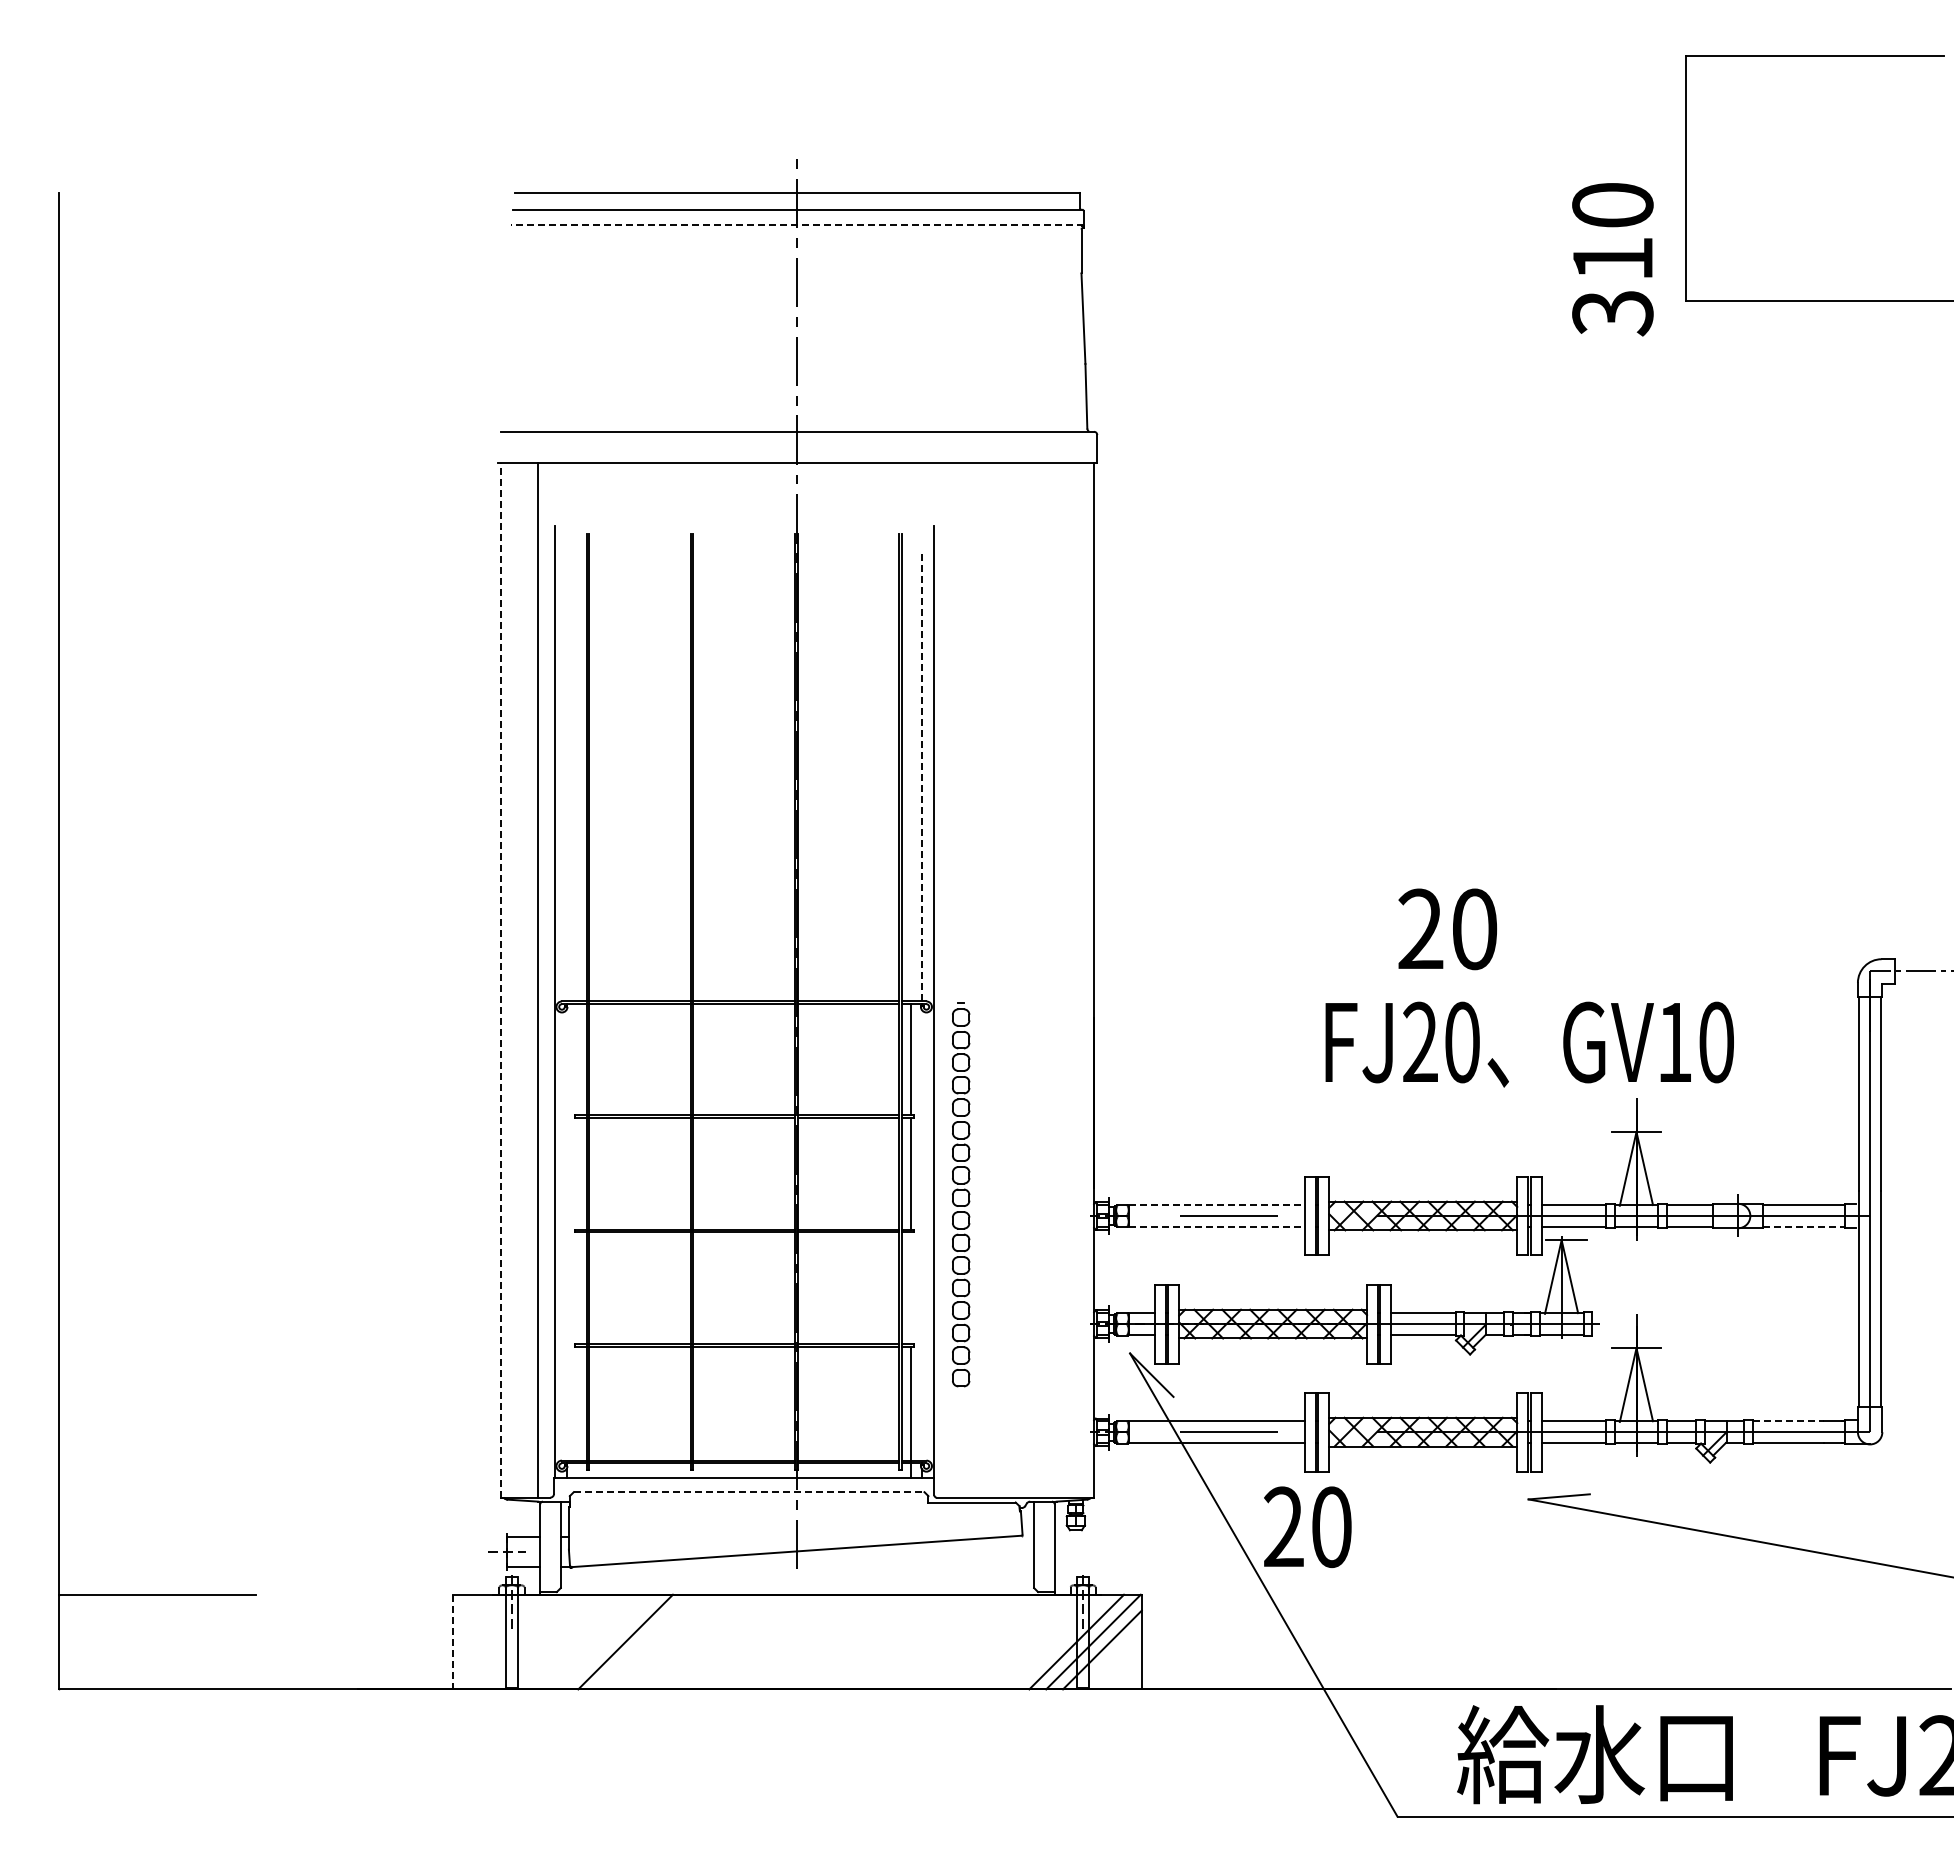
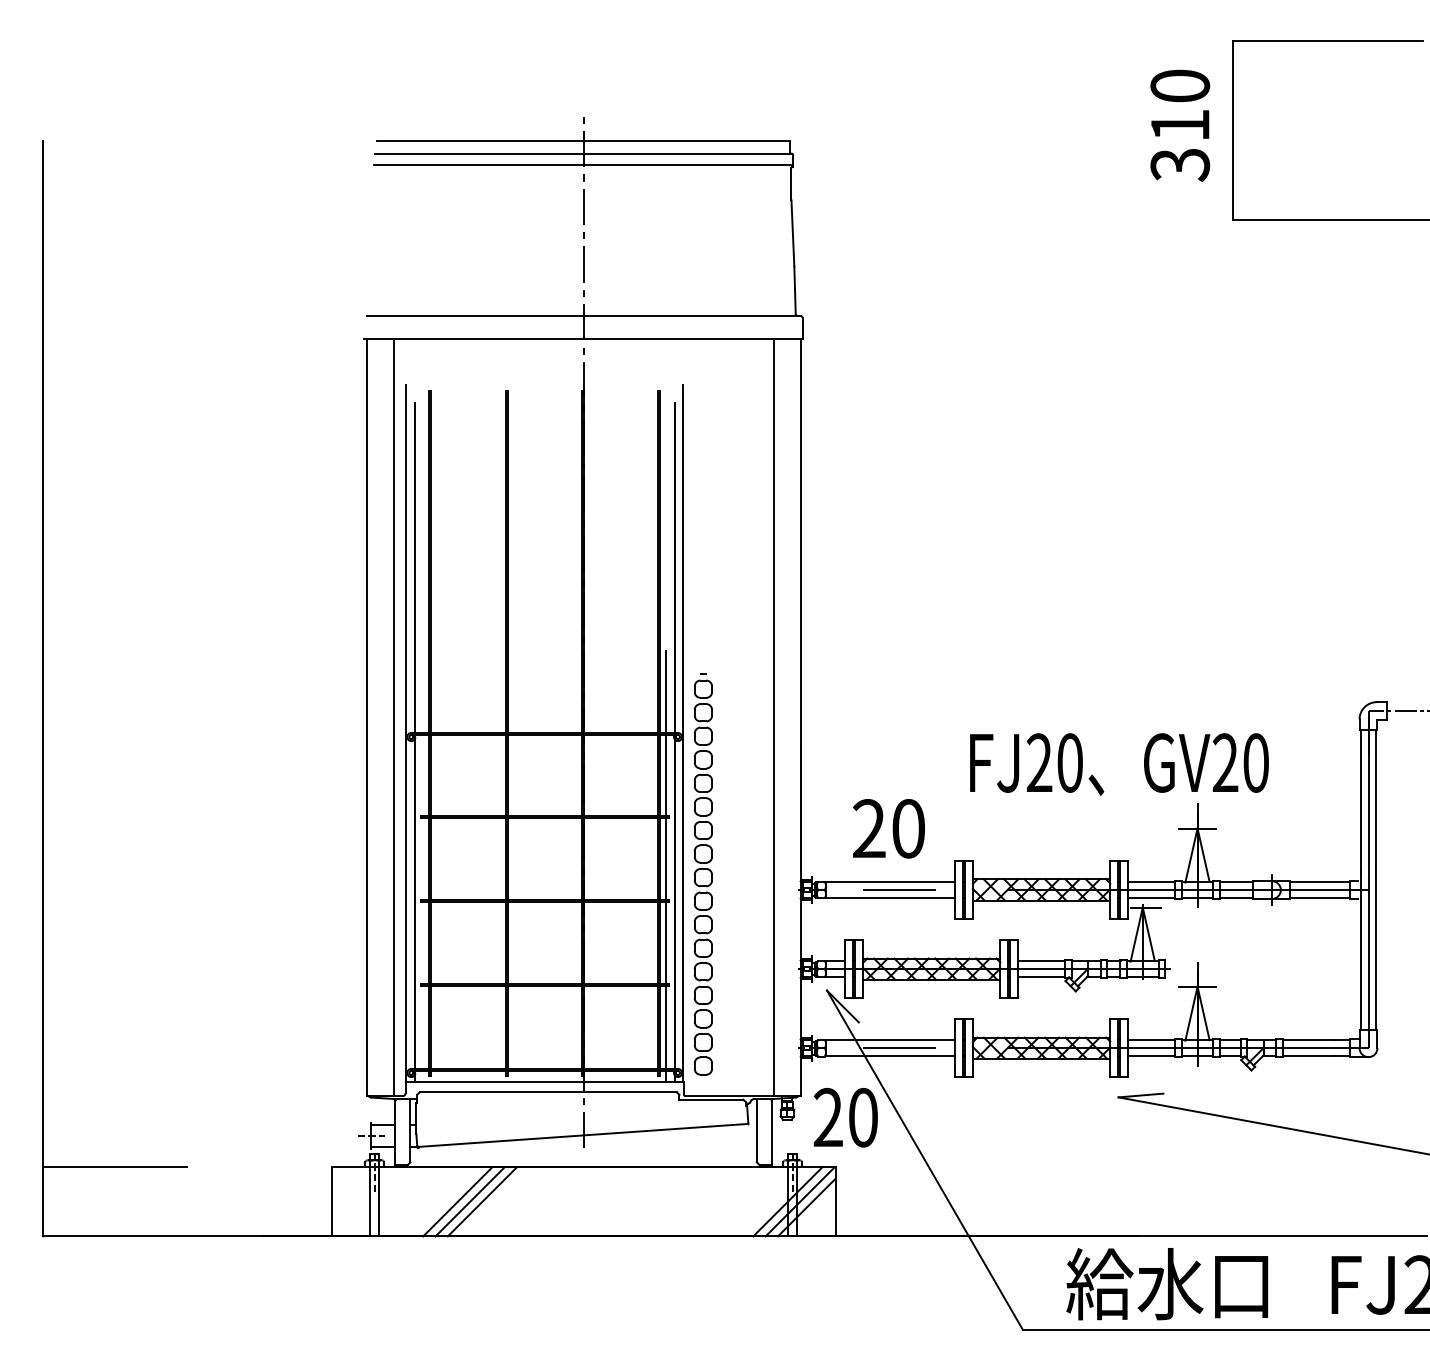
line: (796, 225) -> (582, 165), dashed -> solid
text: (1612, 259) -> (1179, 125), moved
line: (566, 775) -> (414, 567), added
line: (921, 775) -> (674, 567), dashed -> solid
text: (1447, 929) -> (888, 828), moved
line: (910, 945) -> (666, 692), added
line: (501, 980) -> (367, 717), dashed -> solid
line: (1056, 980) -> (773, 717), added
text: (1674, 1041) -> (1225, 762), GV10 -> GV20
part: (960, 1194) -> (702, 874), size x1.43
line: (1217, 1205) -> (890, 882), dashed -> solid
line: (1217, 1226) -> (890, 897), dashed -> solid
line: (1804, 1226) -> (1320, 897), dashed -> solid
line: (566, 1234) -> (414, 903), added
line: (921, 1234) -> (674, 903), added
line: (910, 1288) -> (666, 943), added
line: (1788, 1421) -> (1308, 1040), dashed -> solid
line: (749, 1492) -> (548, 1092), dashed -> solid
text: (1307, 1526) -> (845, 1117), moved
line: (642, 1641) -> (470, 1201), added
line: (658, 1641) -> (481, 1201), added
line: (453, 1642) -> (331, 1202), dashed -> solid

